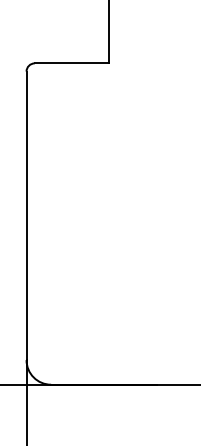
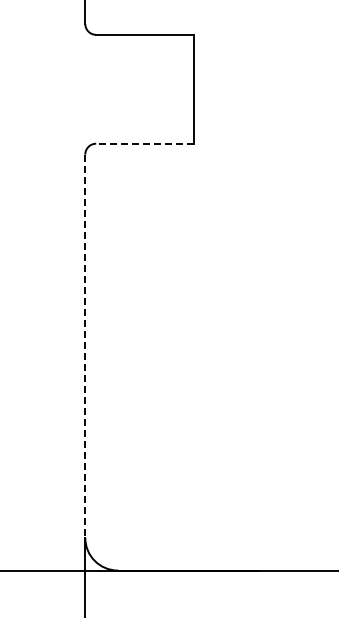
line: (71, 63) -> (145, 143), solid -> dashed
line: (26, 216) -> (85, 346), solid -> dashed

